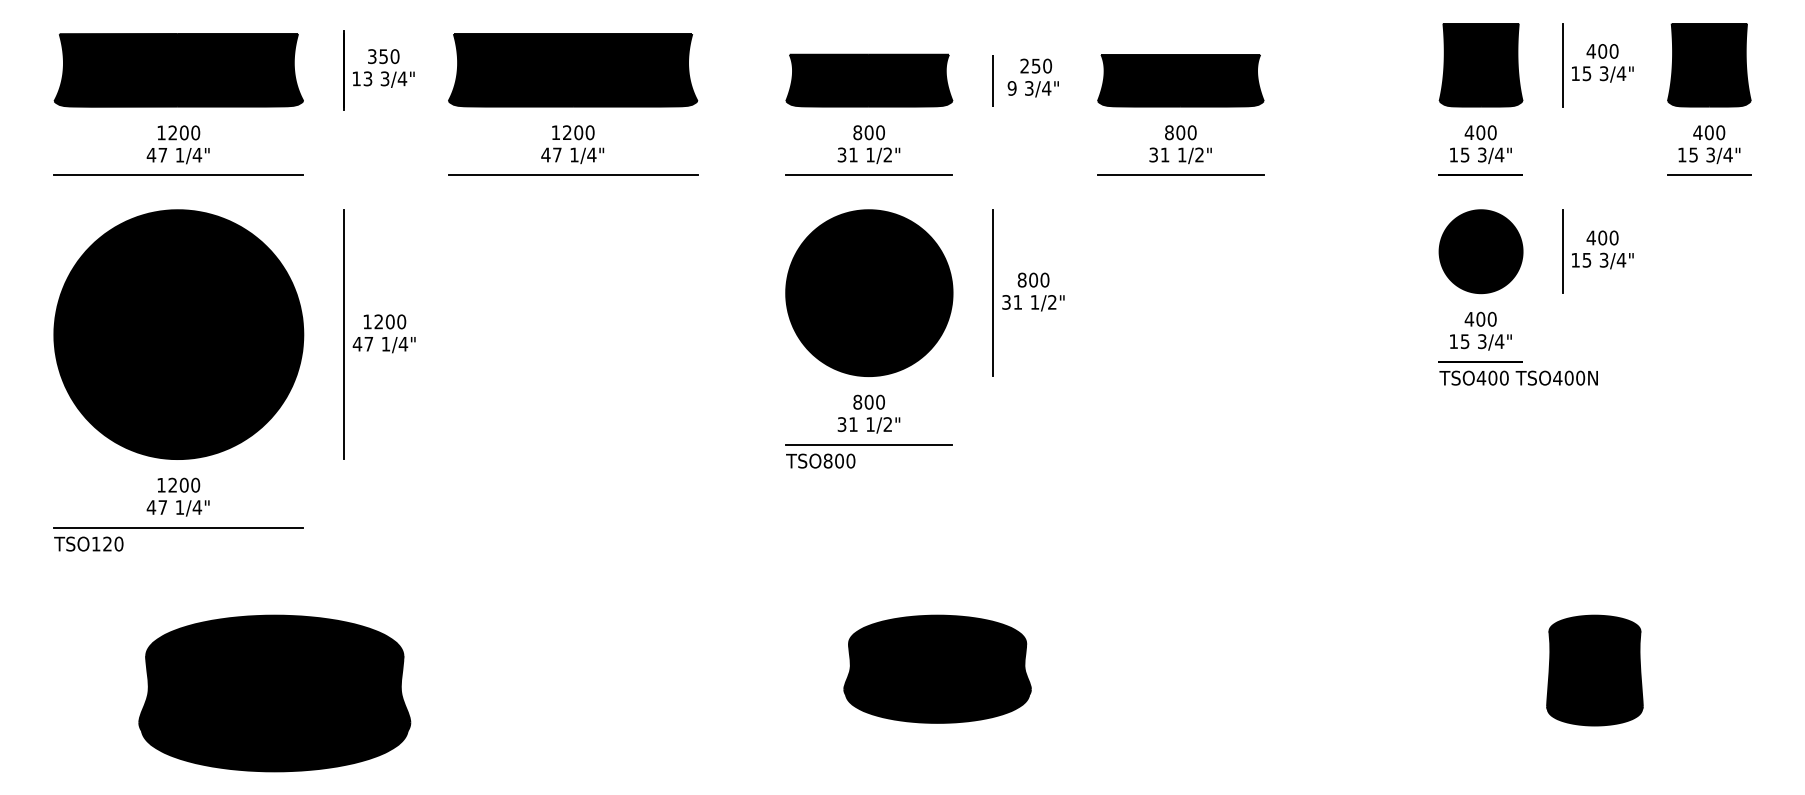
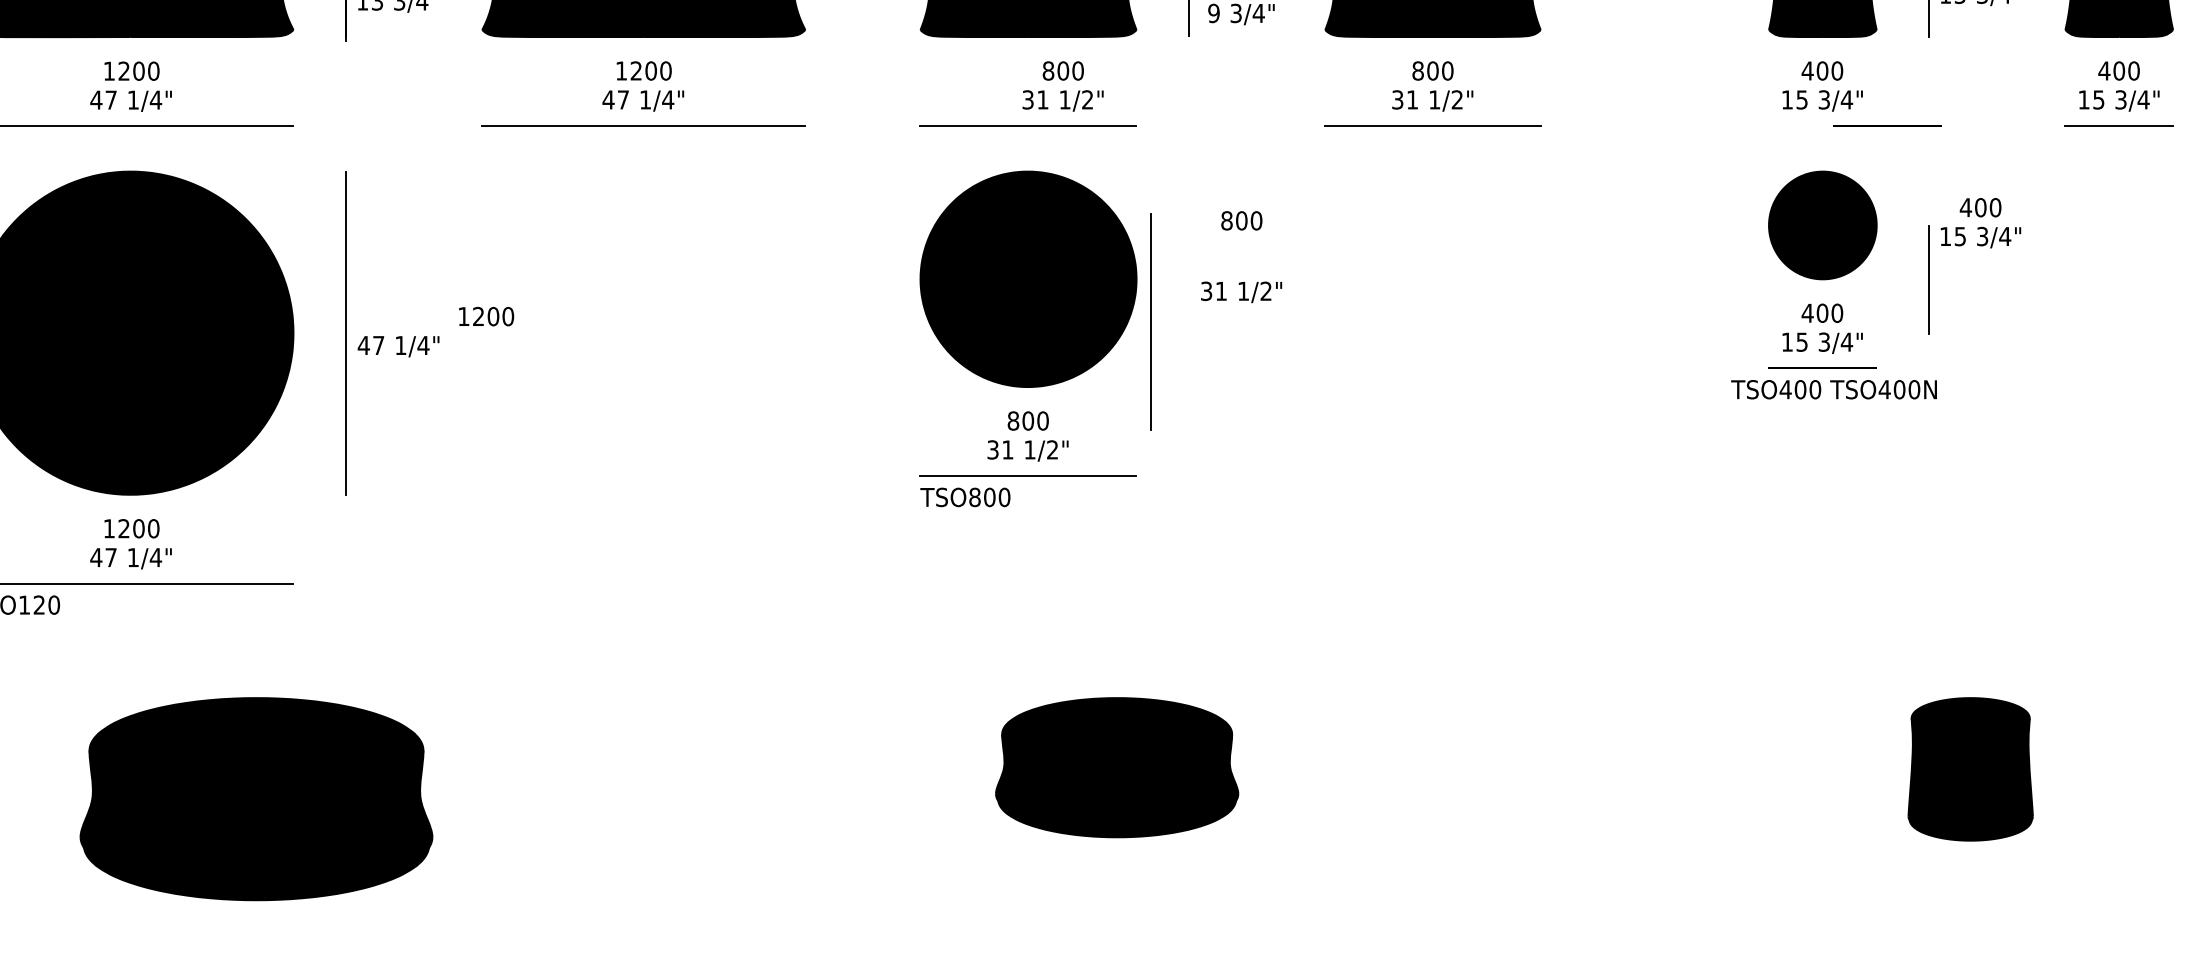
text: (868, 144) -> (1062, 86), moved
line: (1480, 174) -> (1887, 125), moved
line: (1562, 251) -> (1928, 279), moved
text: (1033, 279) -> (1241, 220), moved
line: (992, 292) -> (1150, 321), moved
text: (384, 321) -> (485, 316), moved
text: (1518, 377) -> (1833, 388), moved

